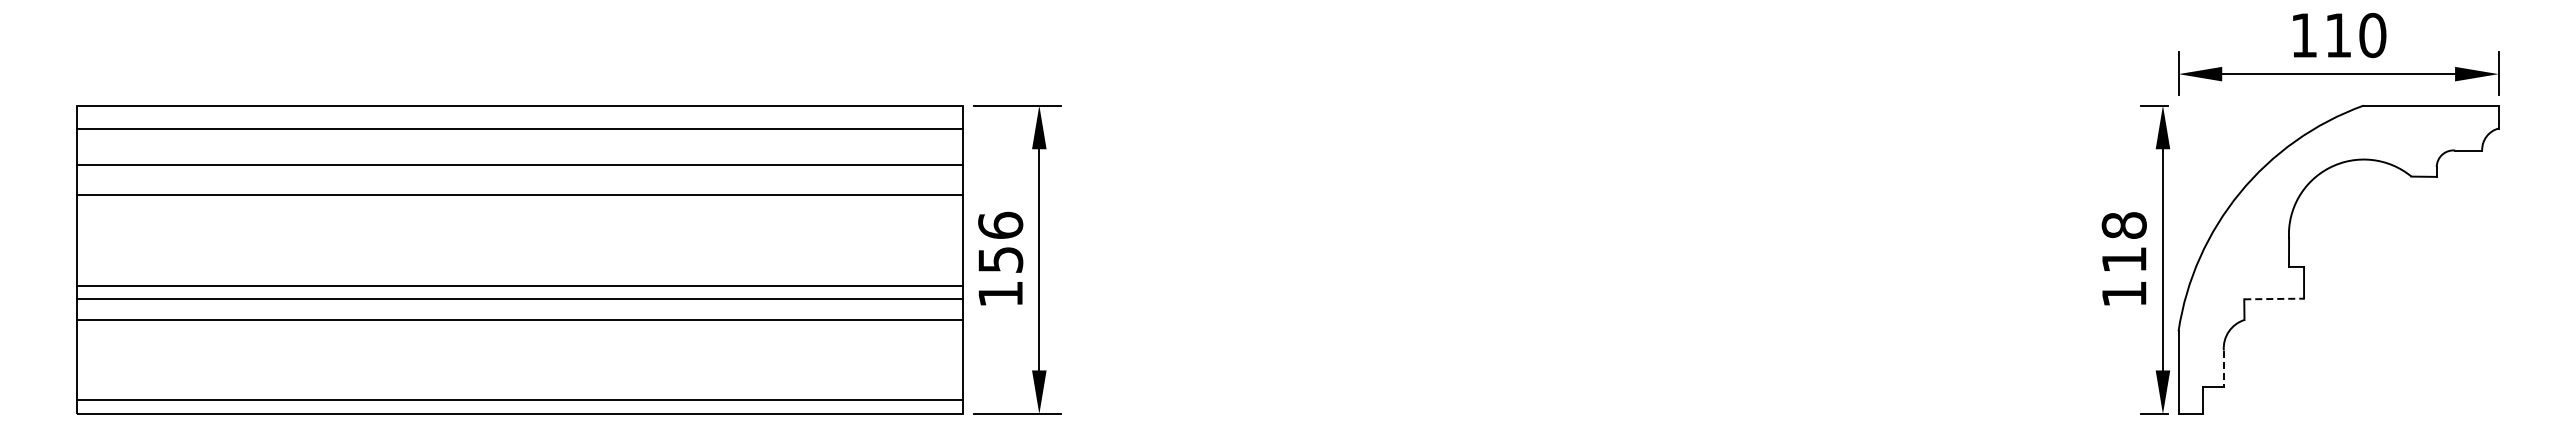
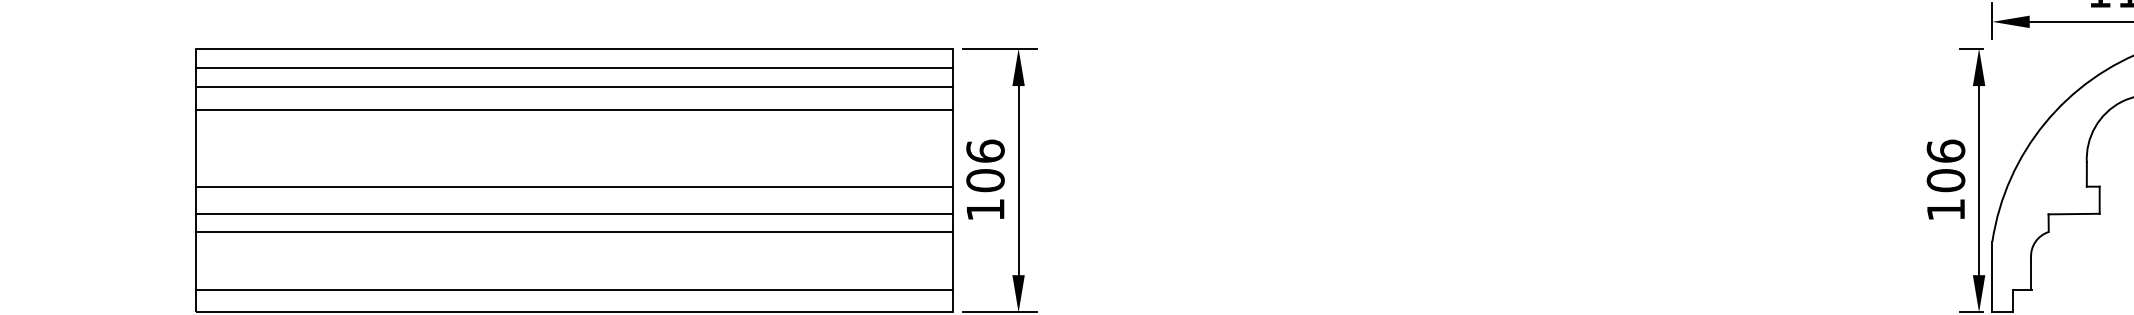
line: (519, 164) -> (574, 87), moved
line: (519, 194) -> (574, 109), moved
text: (2123, 242) -> (1945, 165), 118 -> 106
text: (1000, 259) -> (985, 180), 156 -> 106
line: (519, 285) -> (574, 186), moved
line: (2274, 299) -> (2074, 214), dashed -> solid
line: (2223, 369) -> (2030, 274), dashed -> solid
line: (519, 400) -> (574, 289), moved

